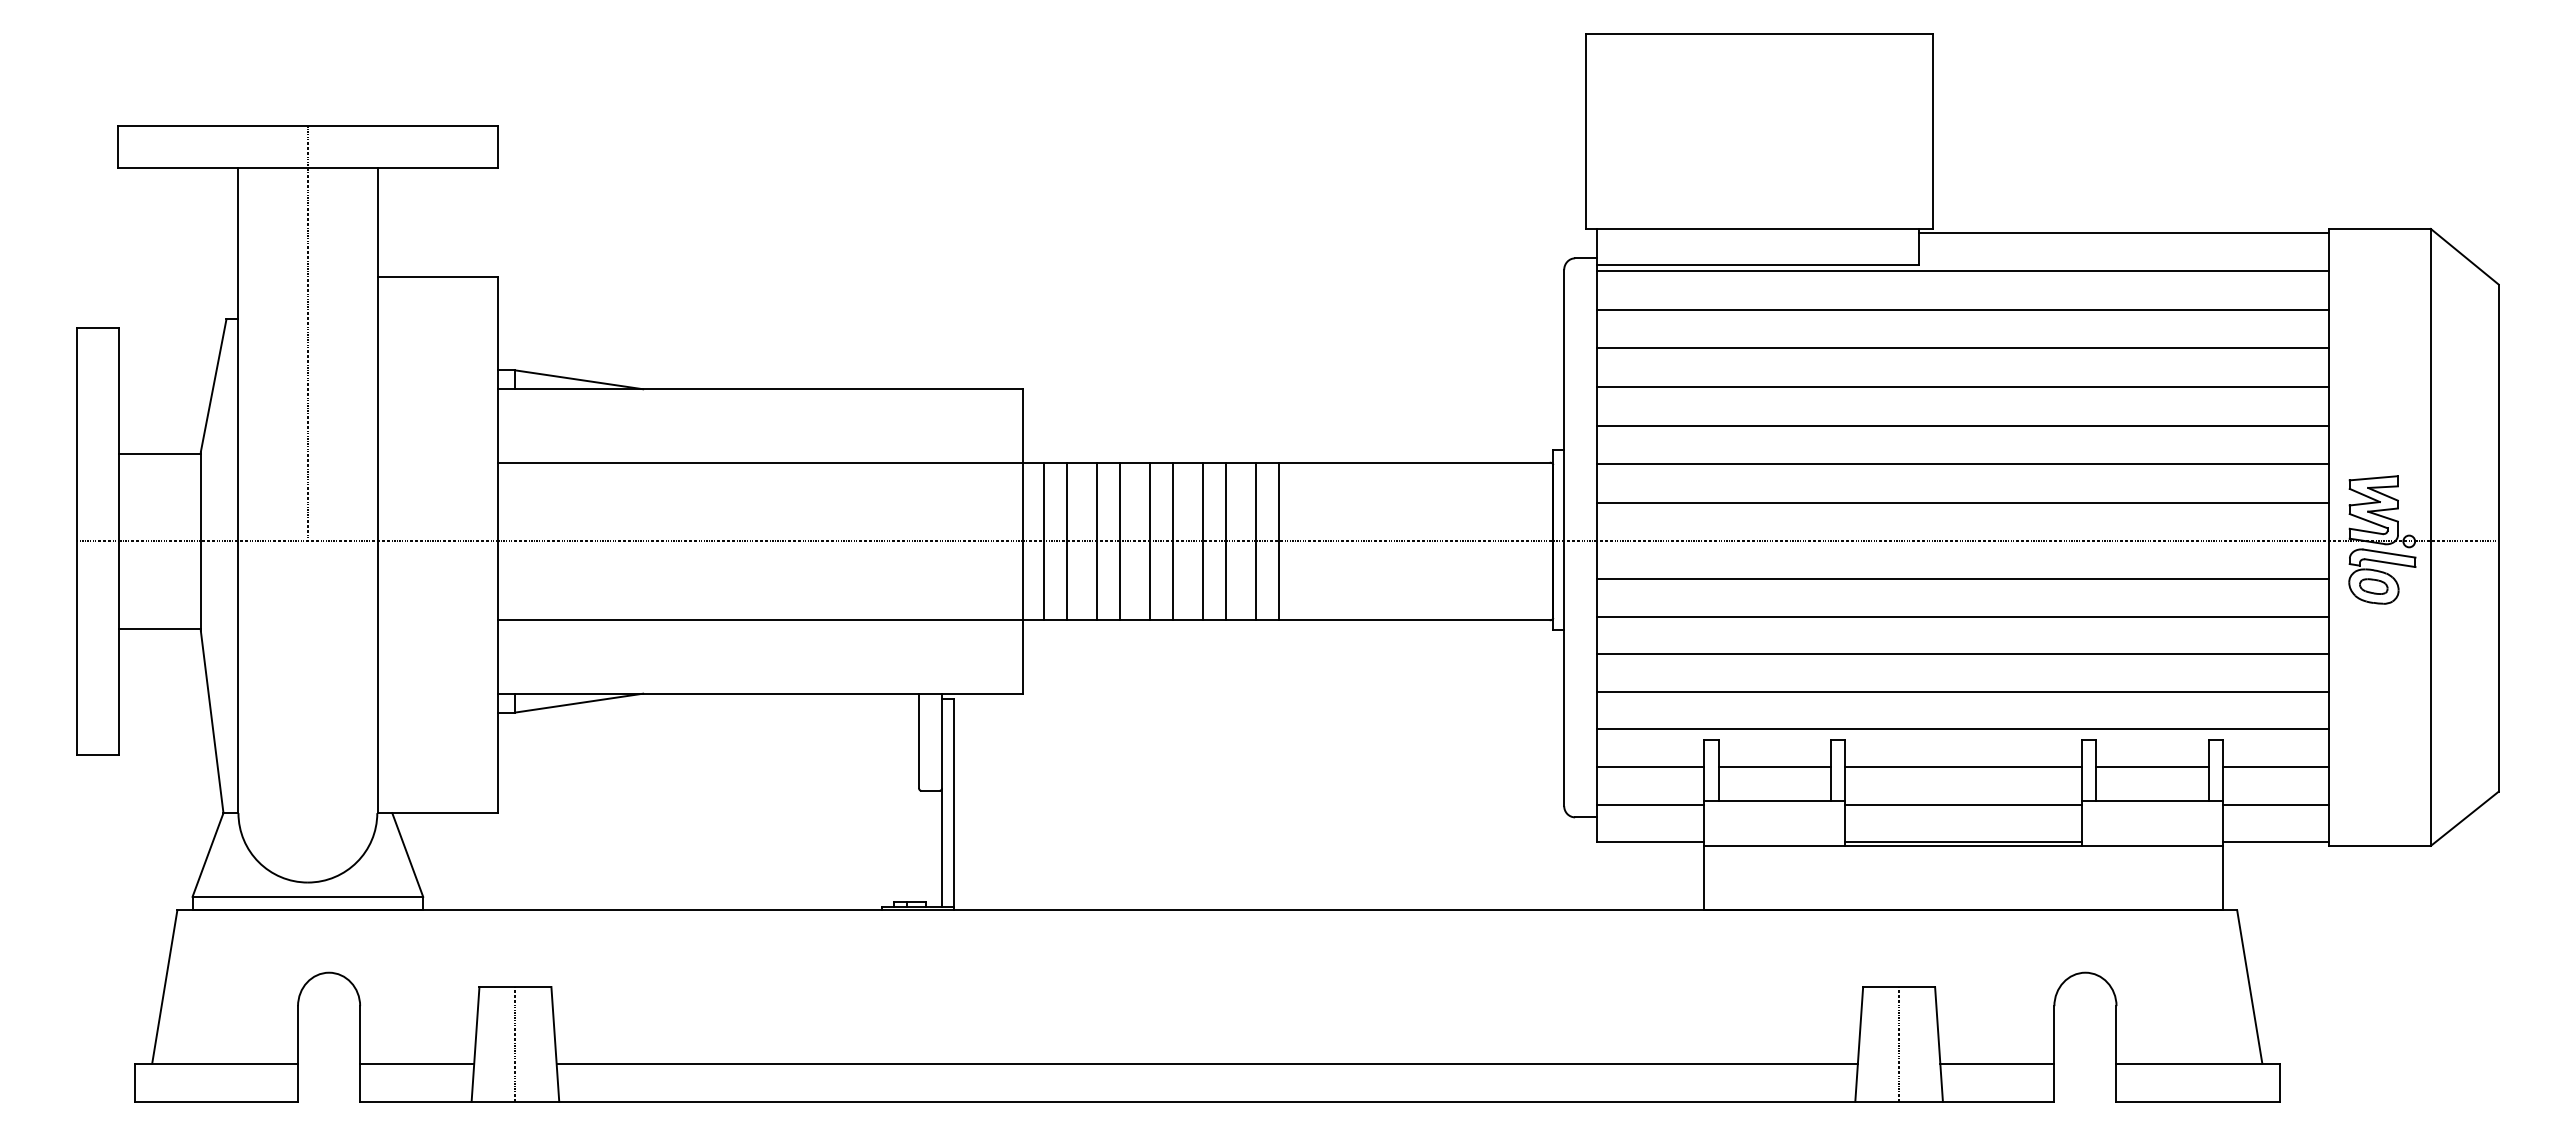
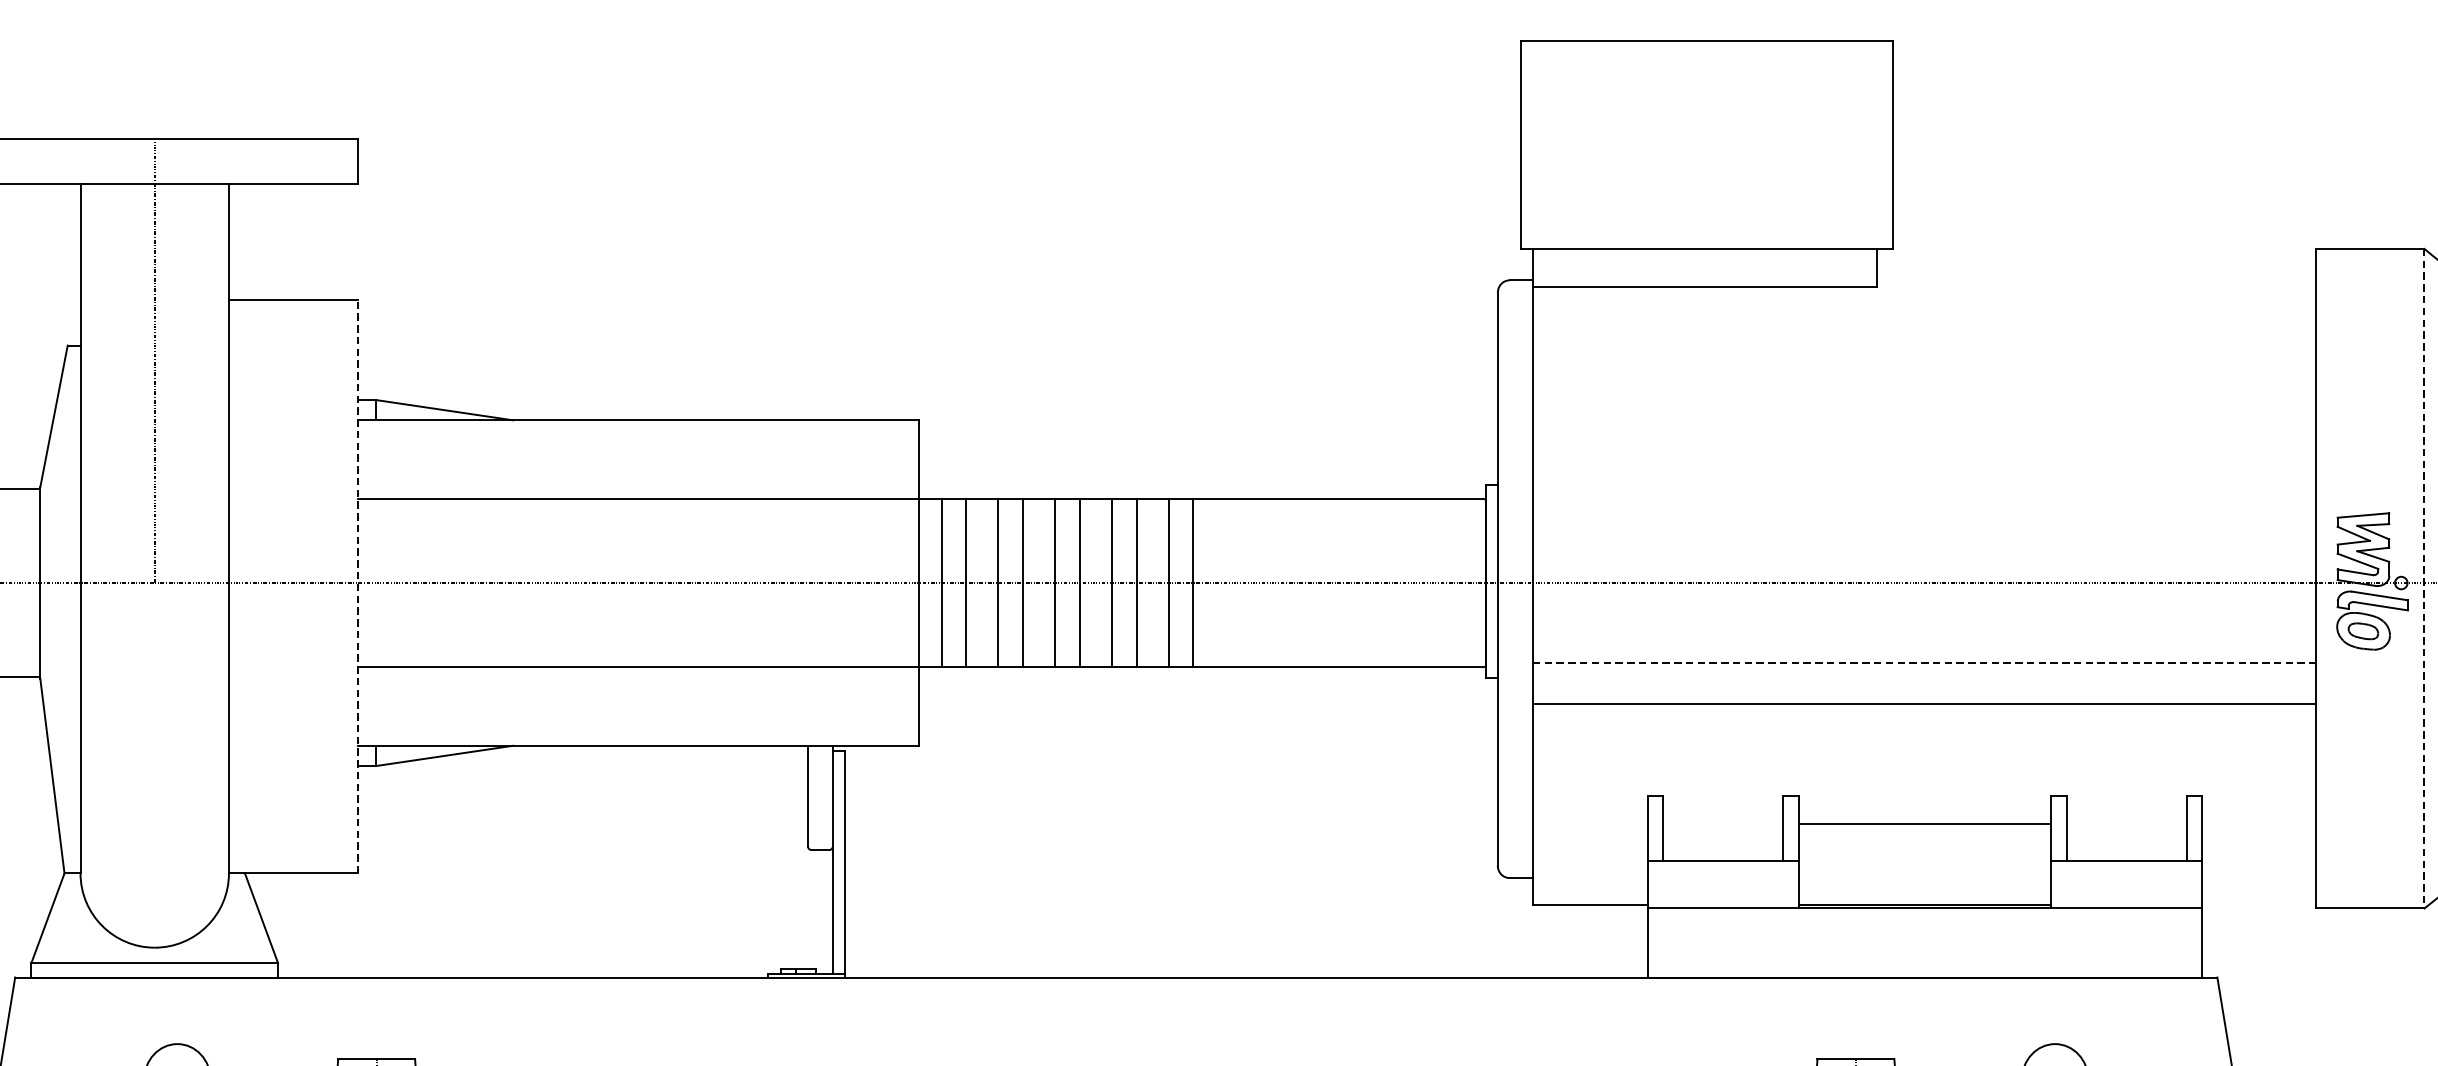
line: (2123, 232) -> (2095, 252), removed
line: (1963, 271) -> (1924, 294), removed
line: (1963, 309) -> (1924, 335), removed
line: (1963, 348) -> (1924, 376), removed
line: (1963, 386) -> (1924, 417), removed
line: (1963, 425) -> (1924, 459), removed
line: (1963, 464) -> (1924, 500), removed
line: (1963, 502) -> (1924, 541), removed
line: (2430, 537) -> (2424, 578), solid -> dashed
line: (498, 544) -> (358, 586), solid -> dashed
line: (1963, 579) -> (1924, 623), removed
line: (1963, 616) -> (1924, 663), solid -> dashed
line: (1963, 691) -> (1924, 743), removed
line: (1963, 729) -> (1924, 784), removed
line: (1650, 767) -> (1590, 824), removed
line: (1774, 767) -> (1722, 824), removed
line: (2152, 767) -> (2126, 824), removed
line: (2276, 767) -> (2259, 824), removed
line: (1650, 804) -> (1590, 864), removed
line: (1963, 804) -> (1924, 864), removed
line: (2276, 804) -> (2259, 864), removed
line: (2276, 842) -> (2259, 904), removed

